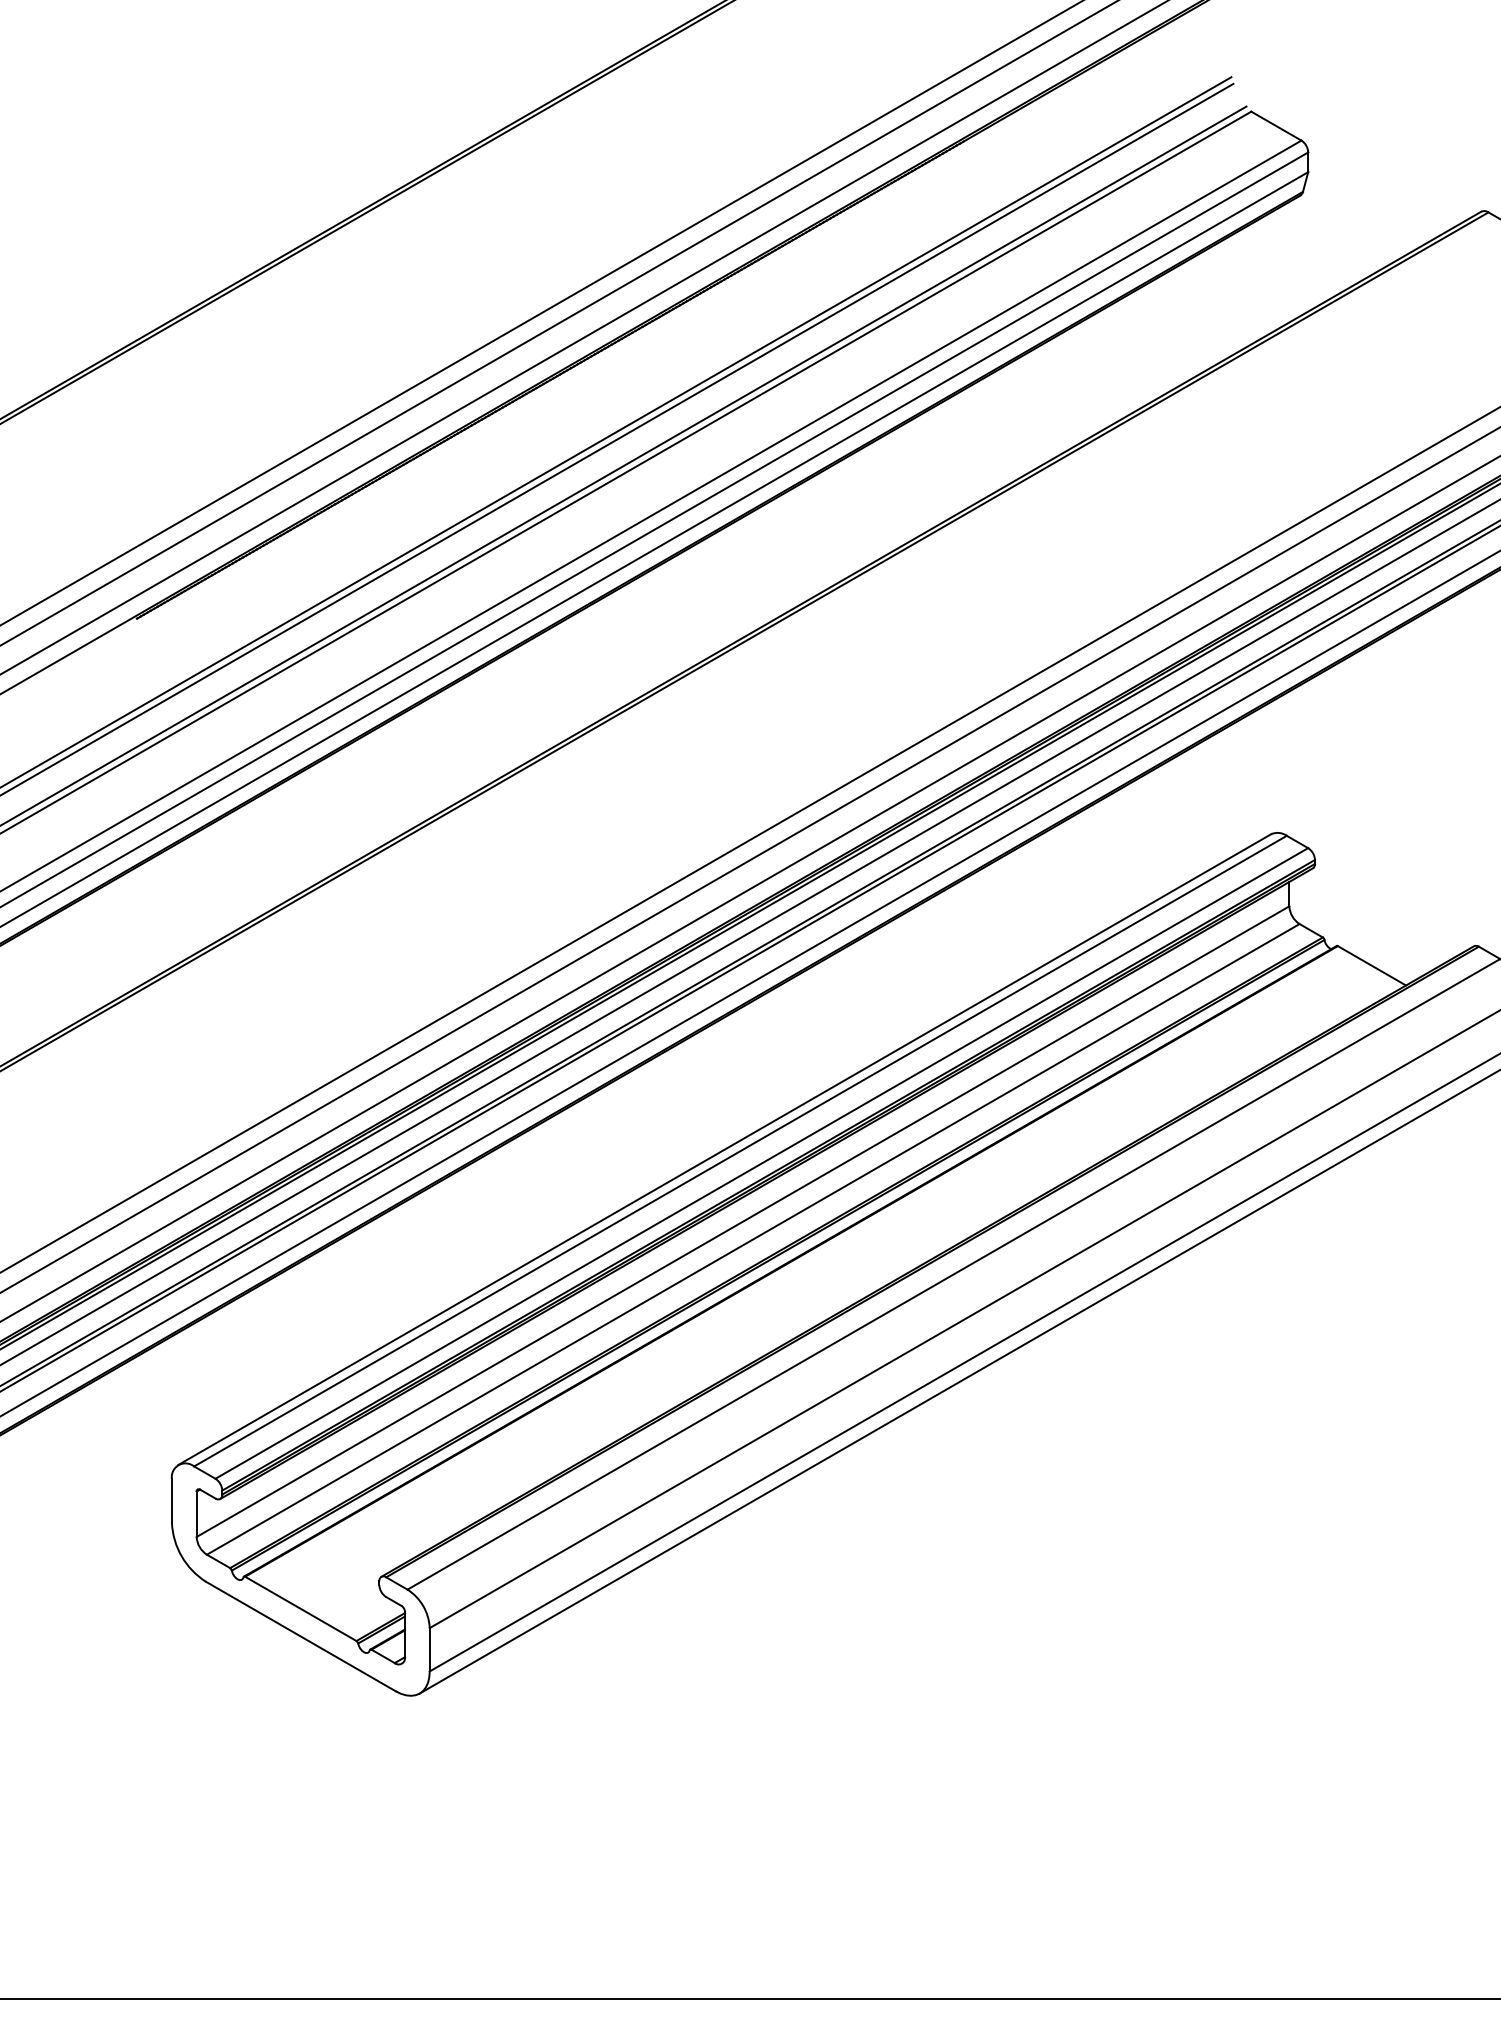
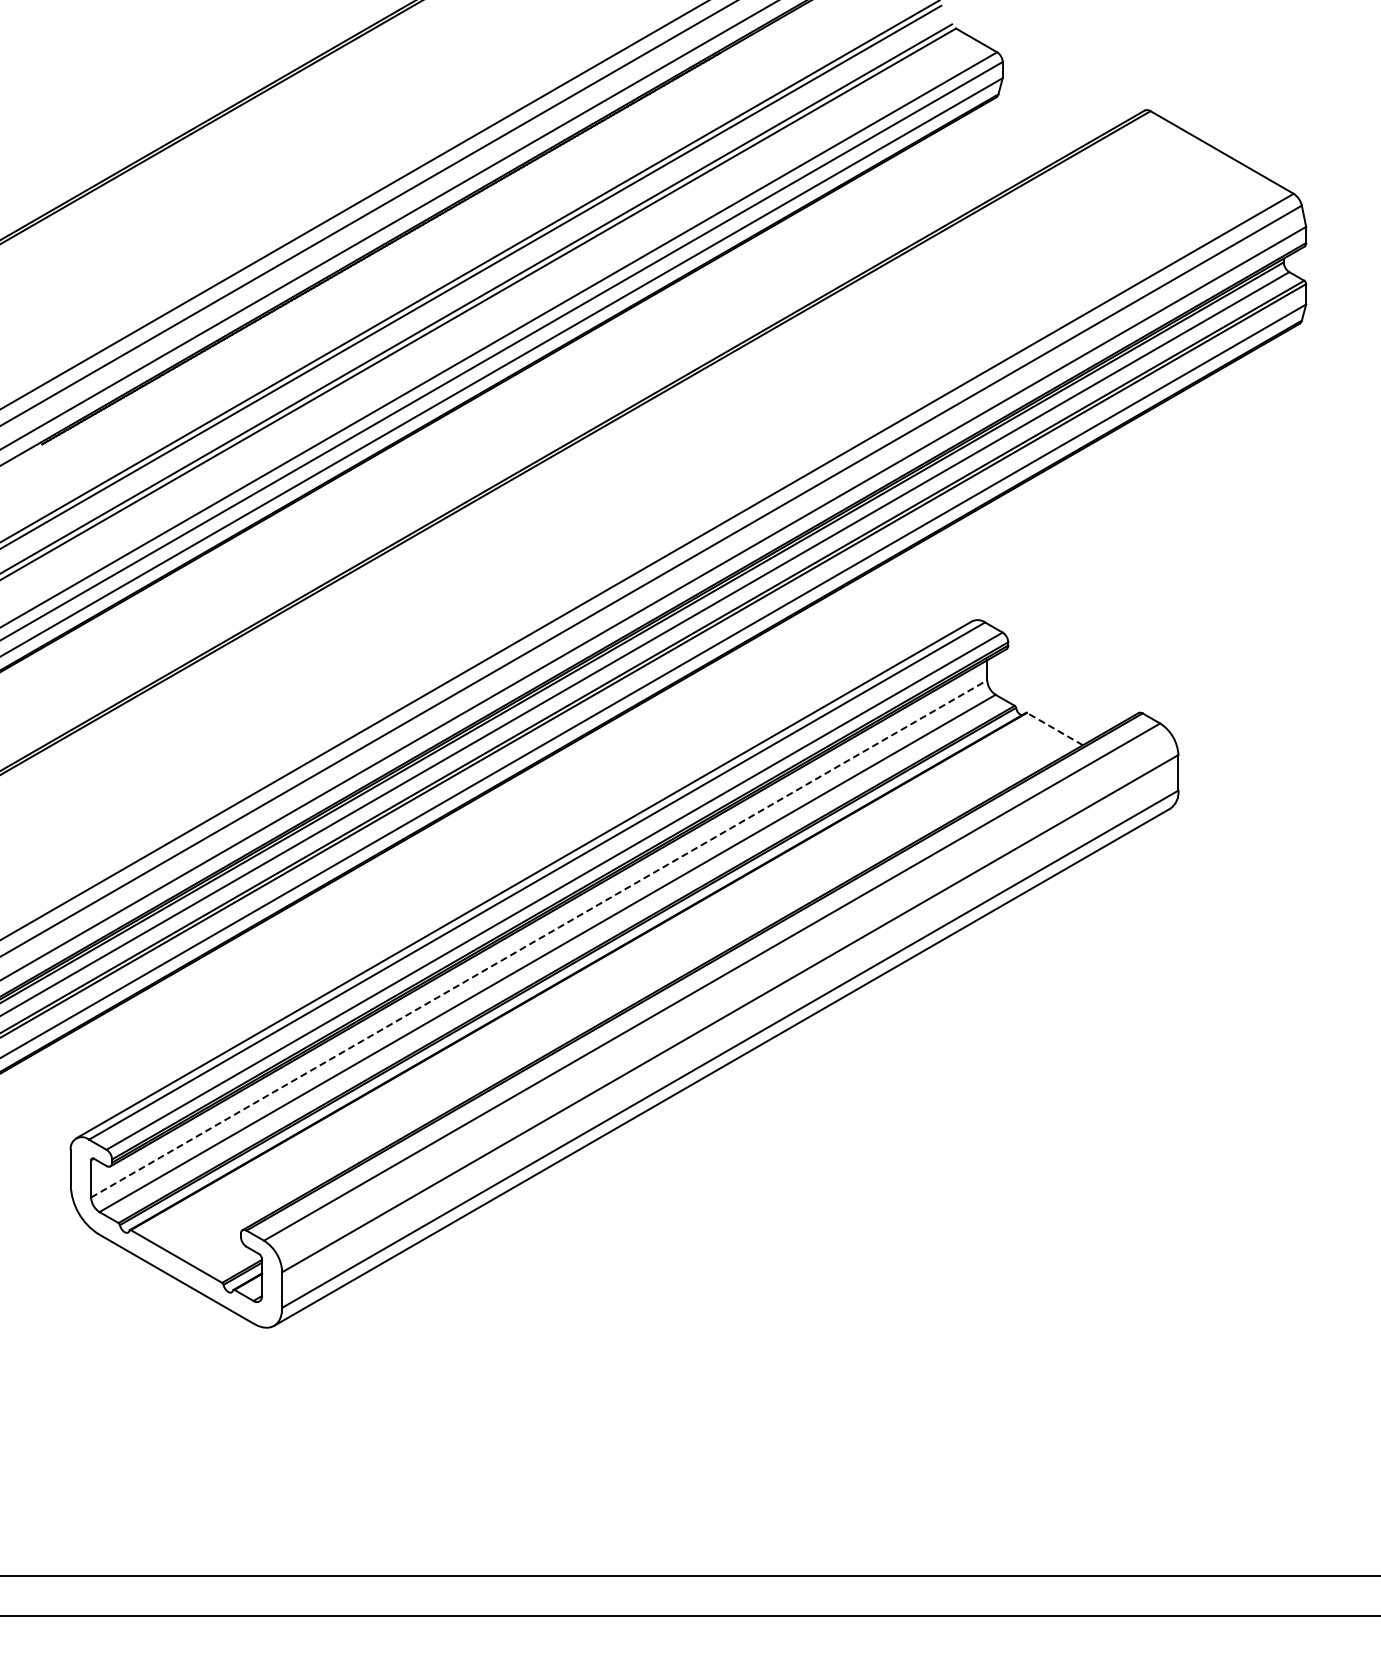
line: (1371, 965) -> (1054, 728), solid -> dashed
line: (743, 1221) -> (539, 938), solid -> dashed

